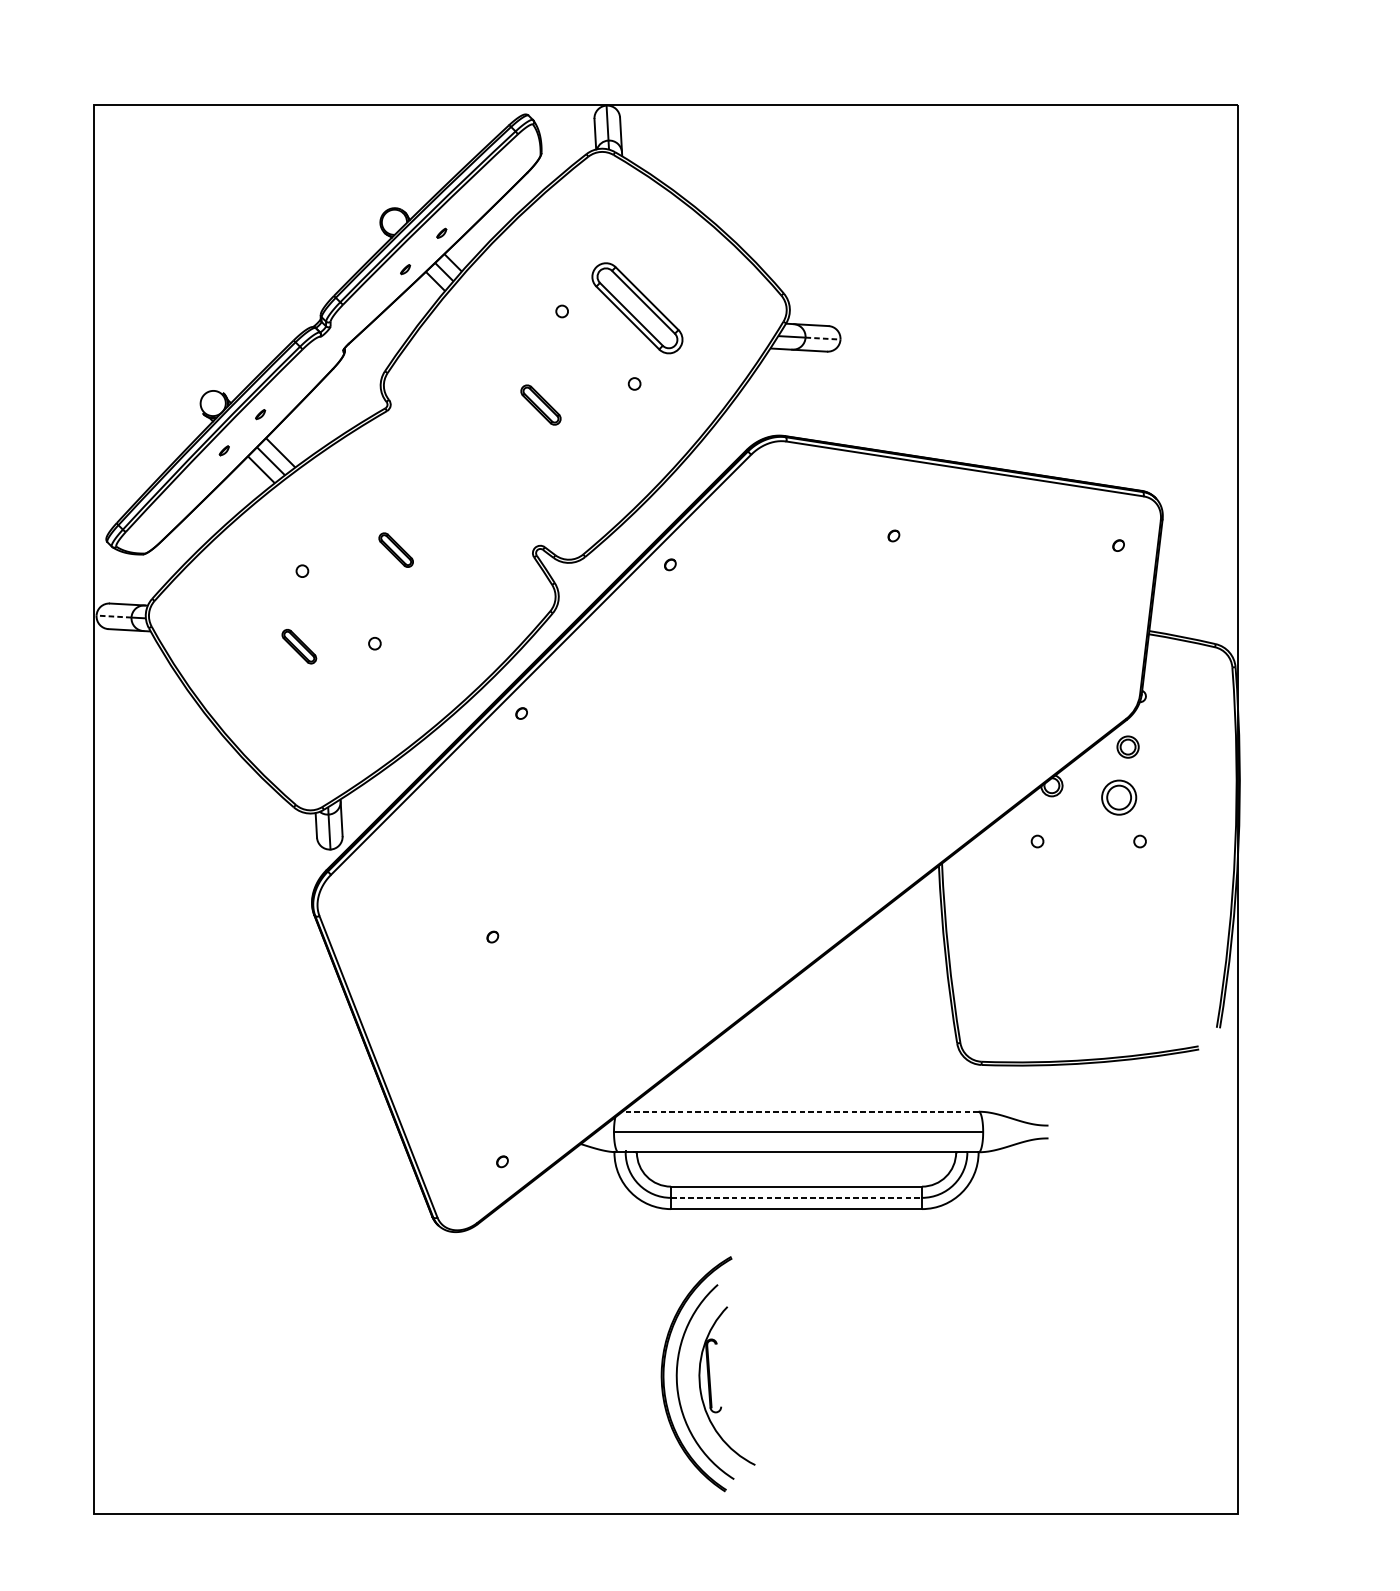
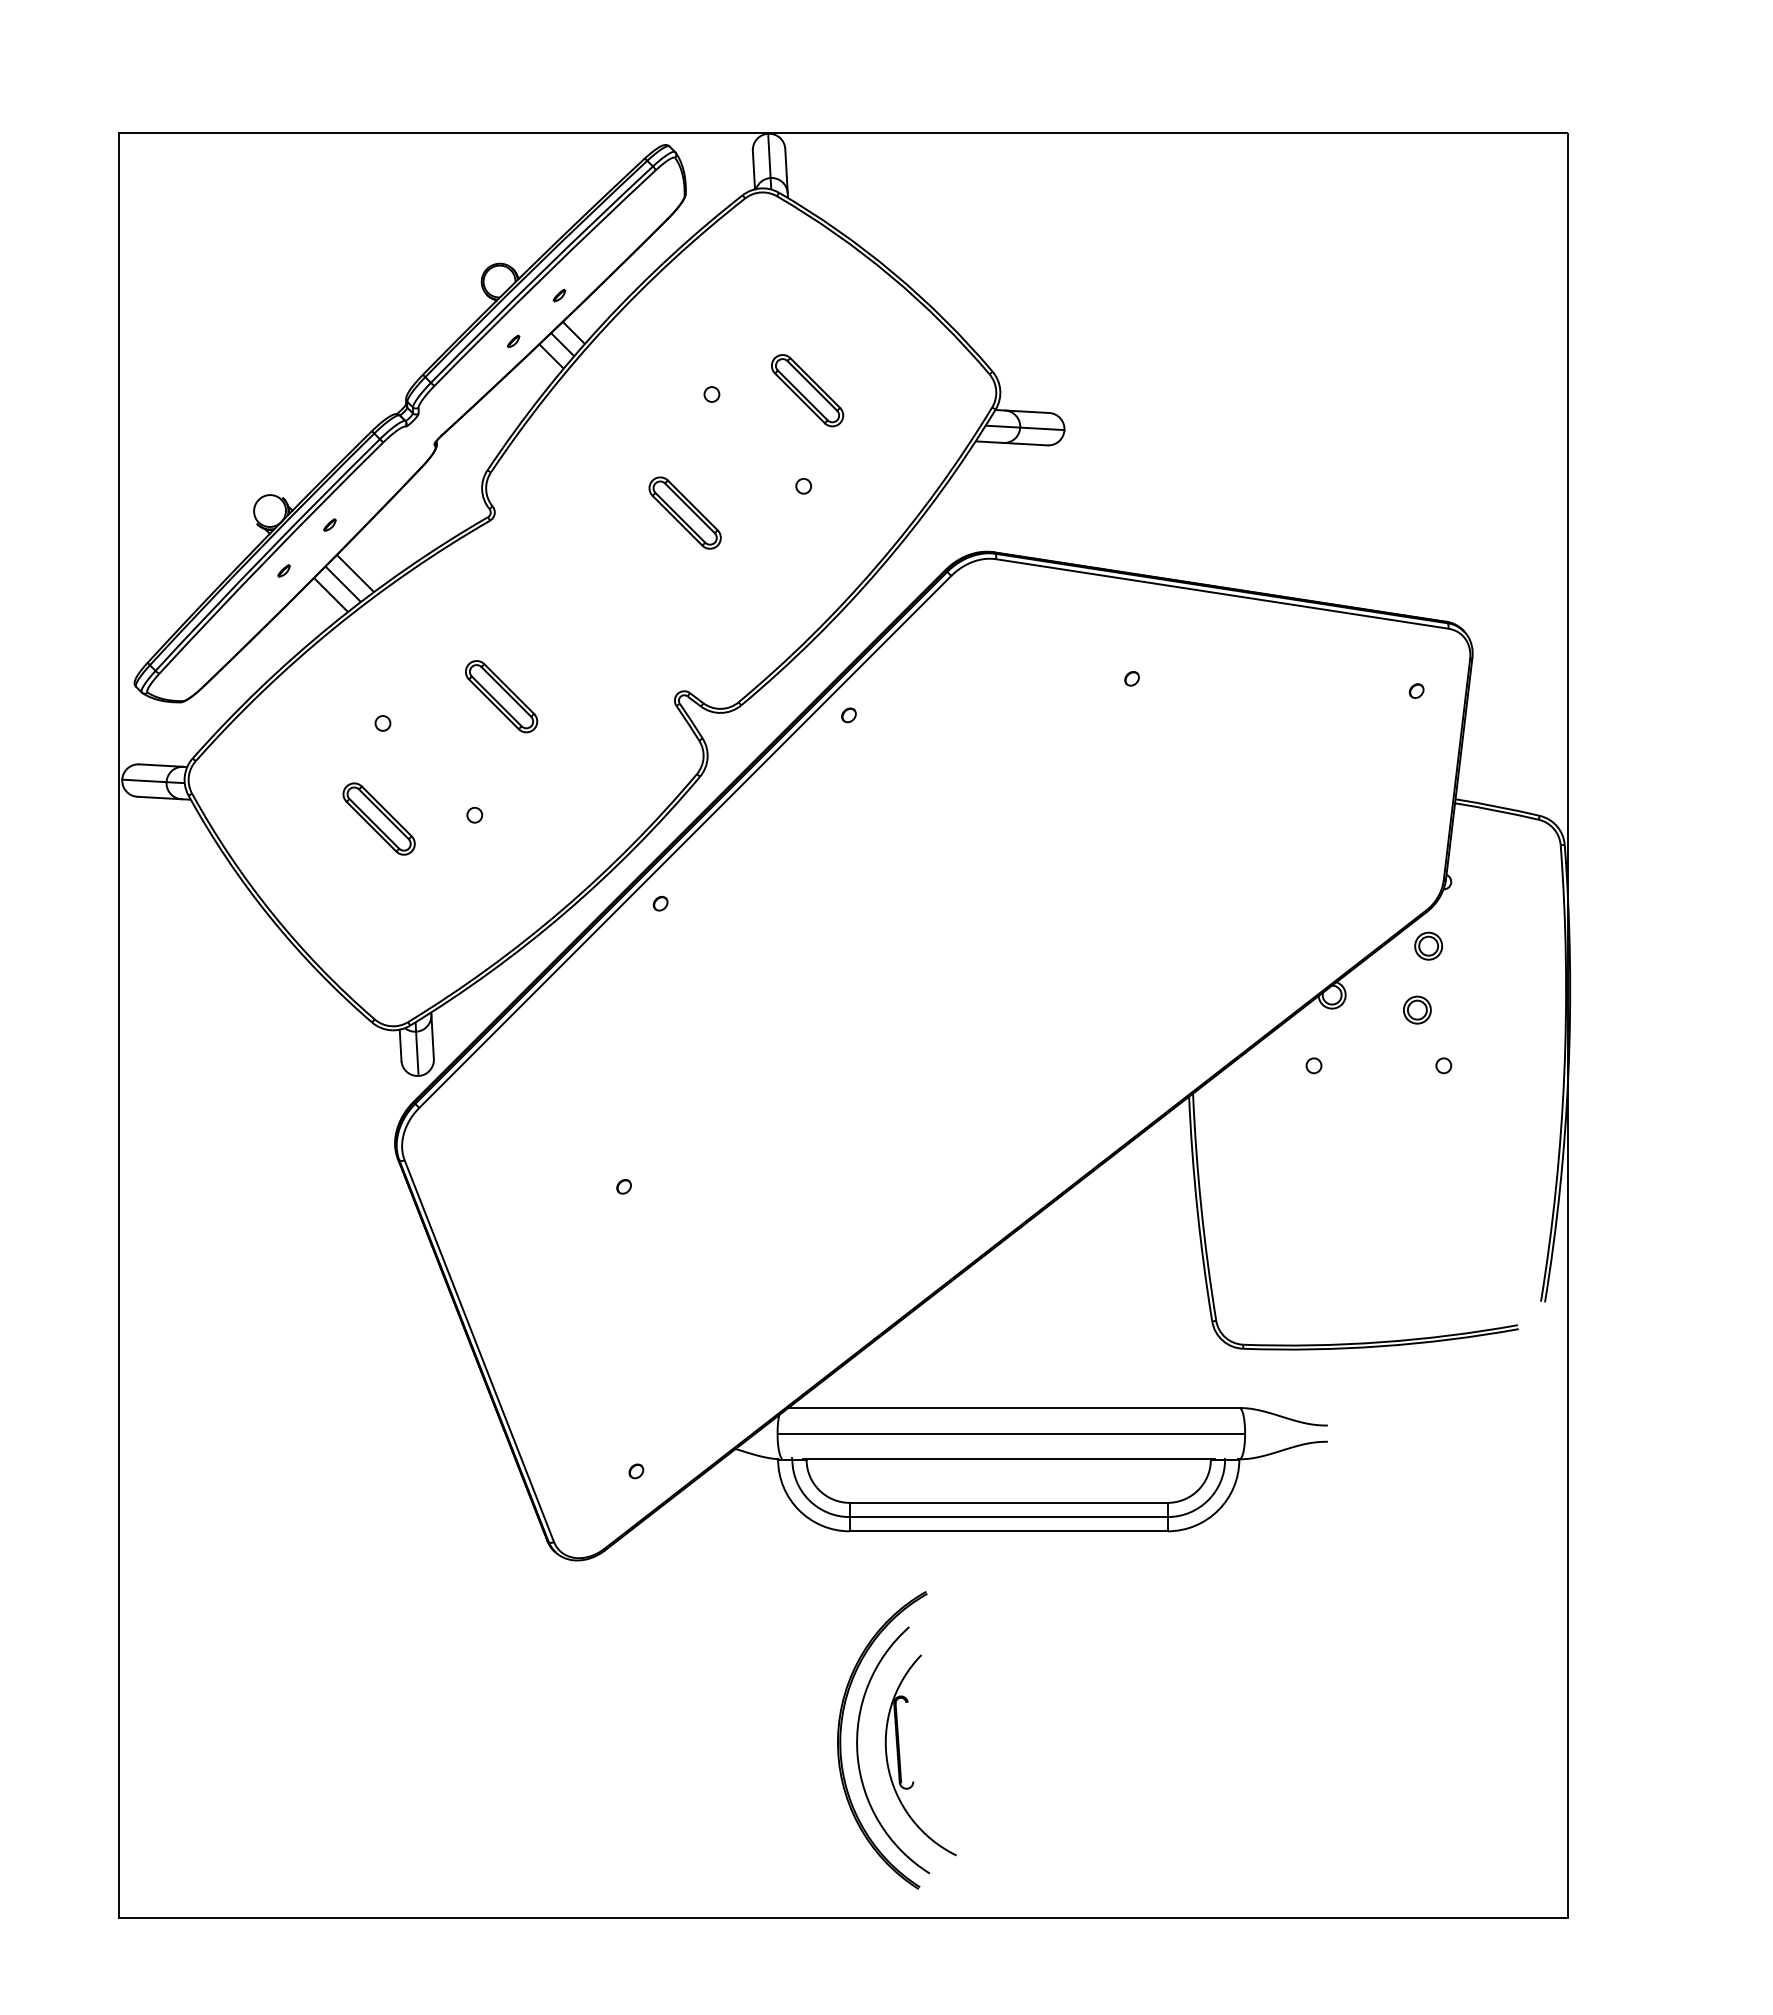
part: (637, 308) -> (807, 390), size x0.62
line: (823, 338) -> (1042, 428), dashed -> solid
part: (540, 404) -> (684, 512), size x1.43
part: (396, 549) -> (501, 696), size x1.67
line: (113, 616) -> (143, 780), dashed -> solid
part: (298, 646) -> (378, 818), size x1.67
part: (1119, 797) -> (1417, 1009), size x0.62
line: (800, 1111) -> (1013, 1407), dashed -> solid
line: (796, 1198) -> (1008, 1517), dashed -> solid

